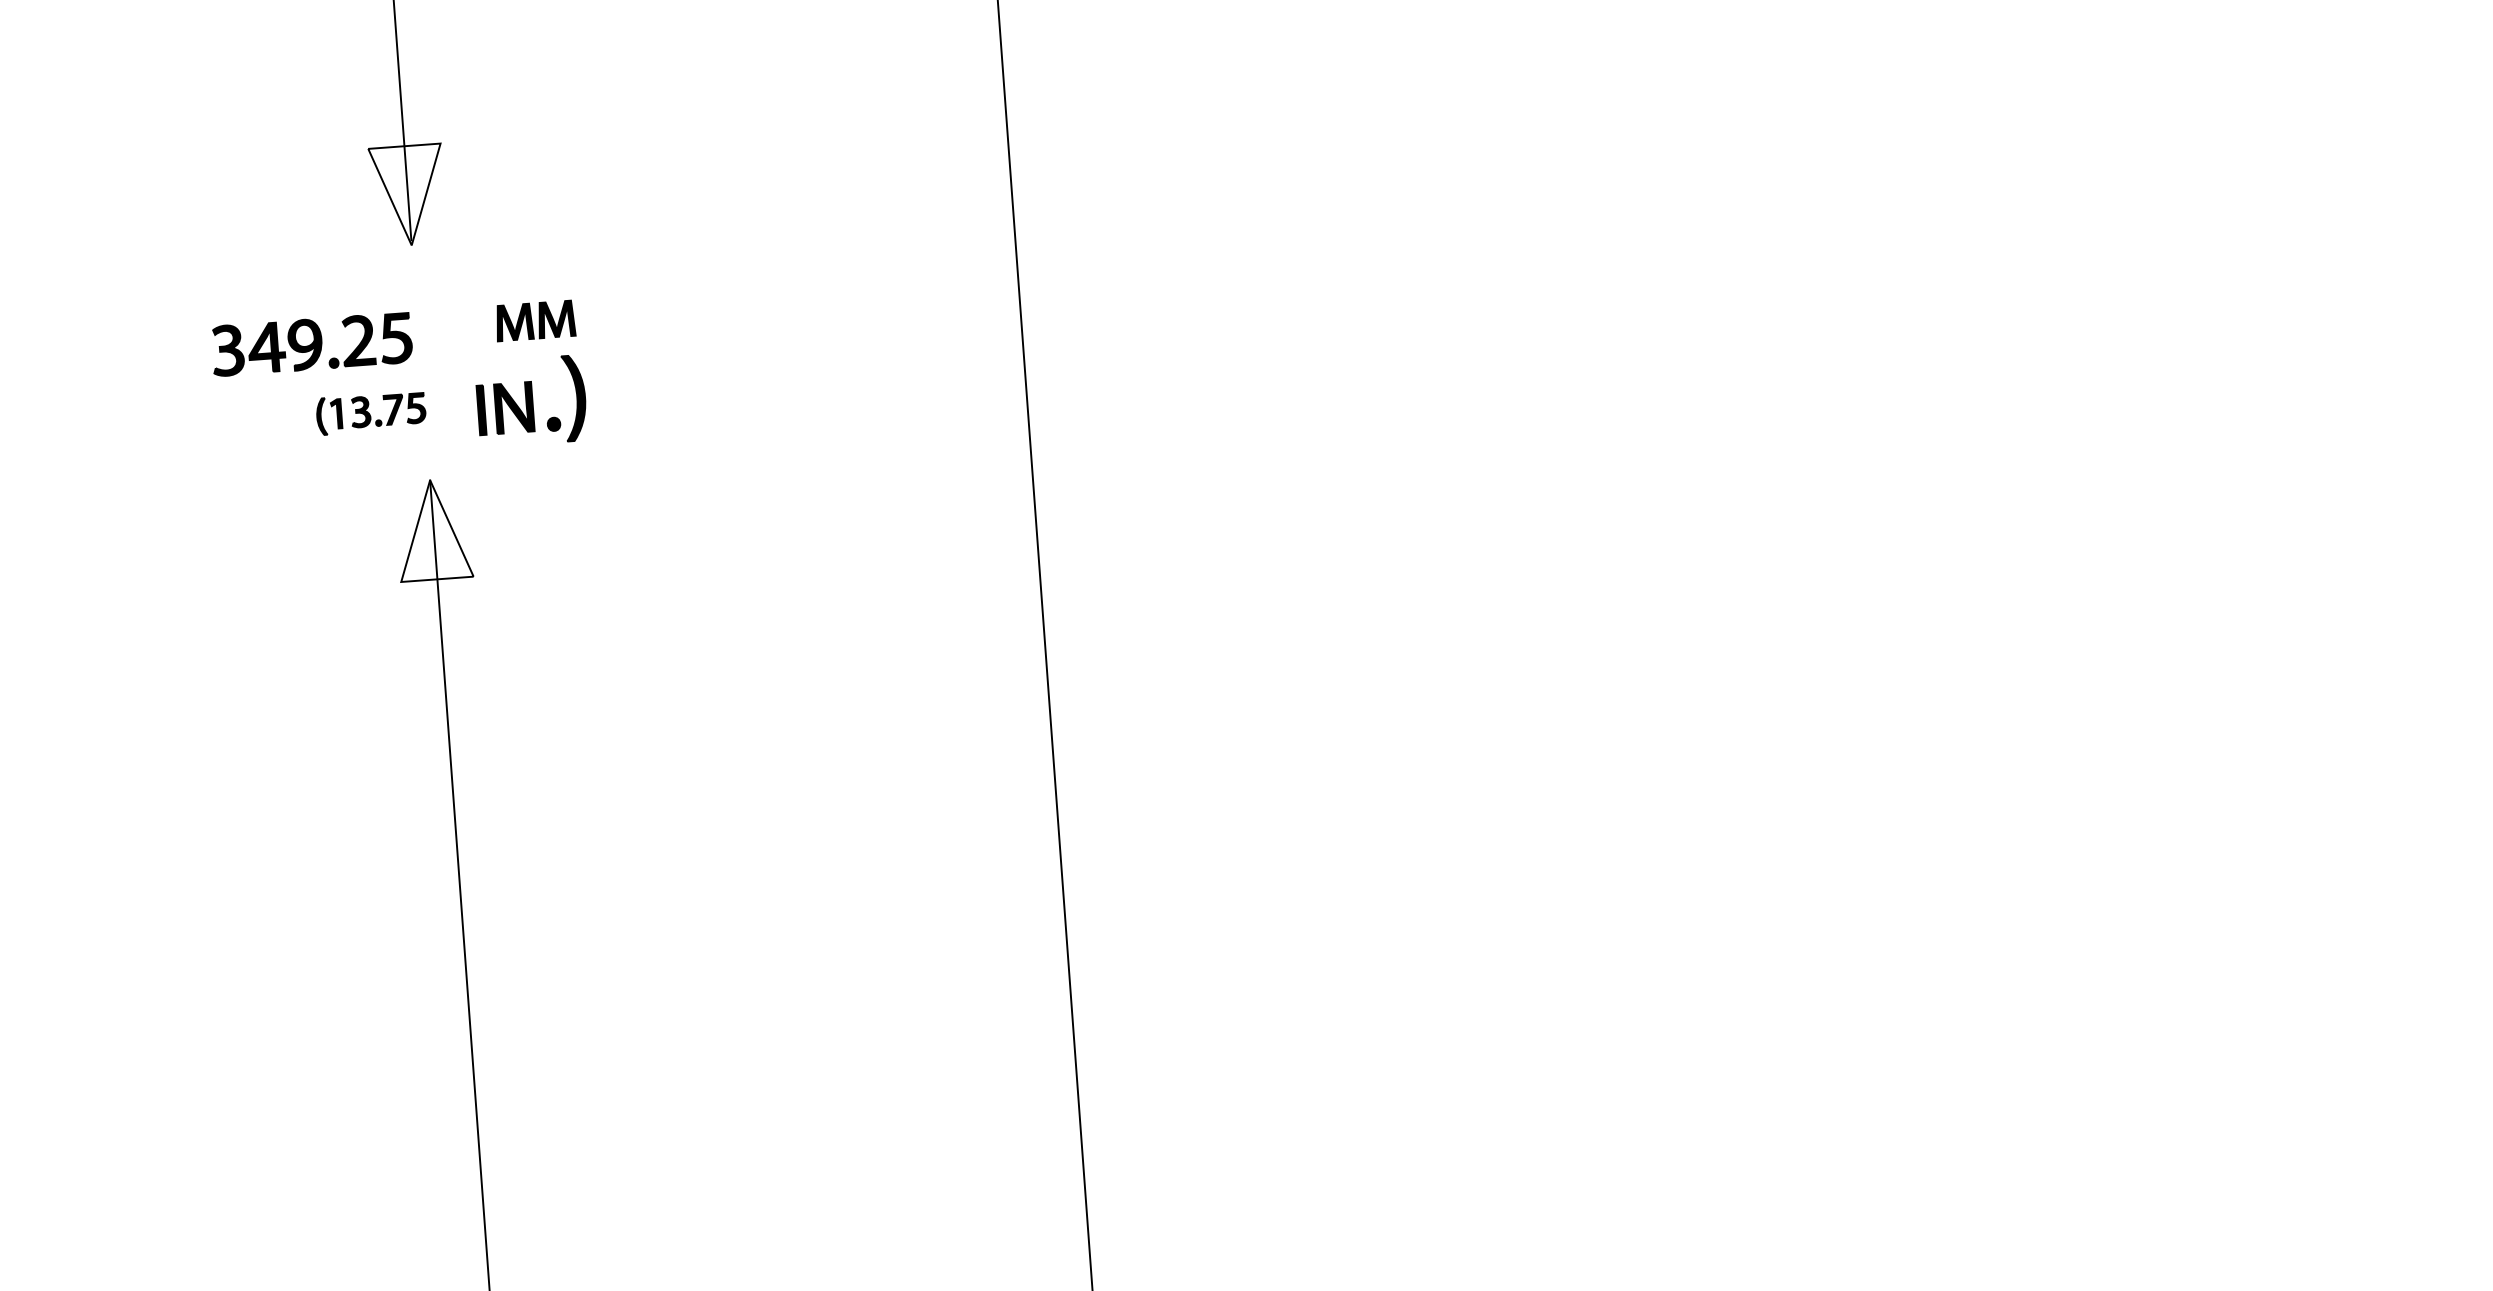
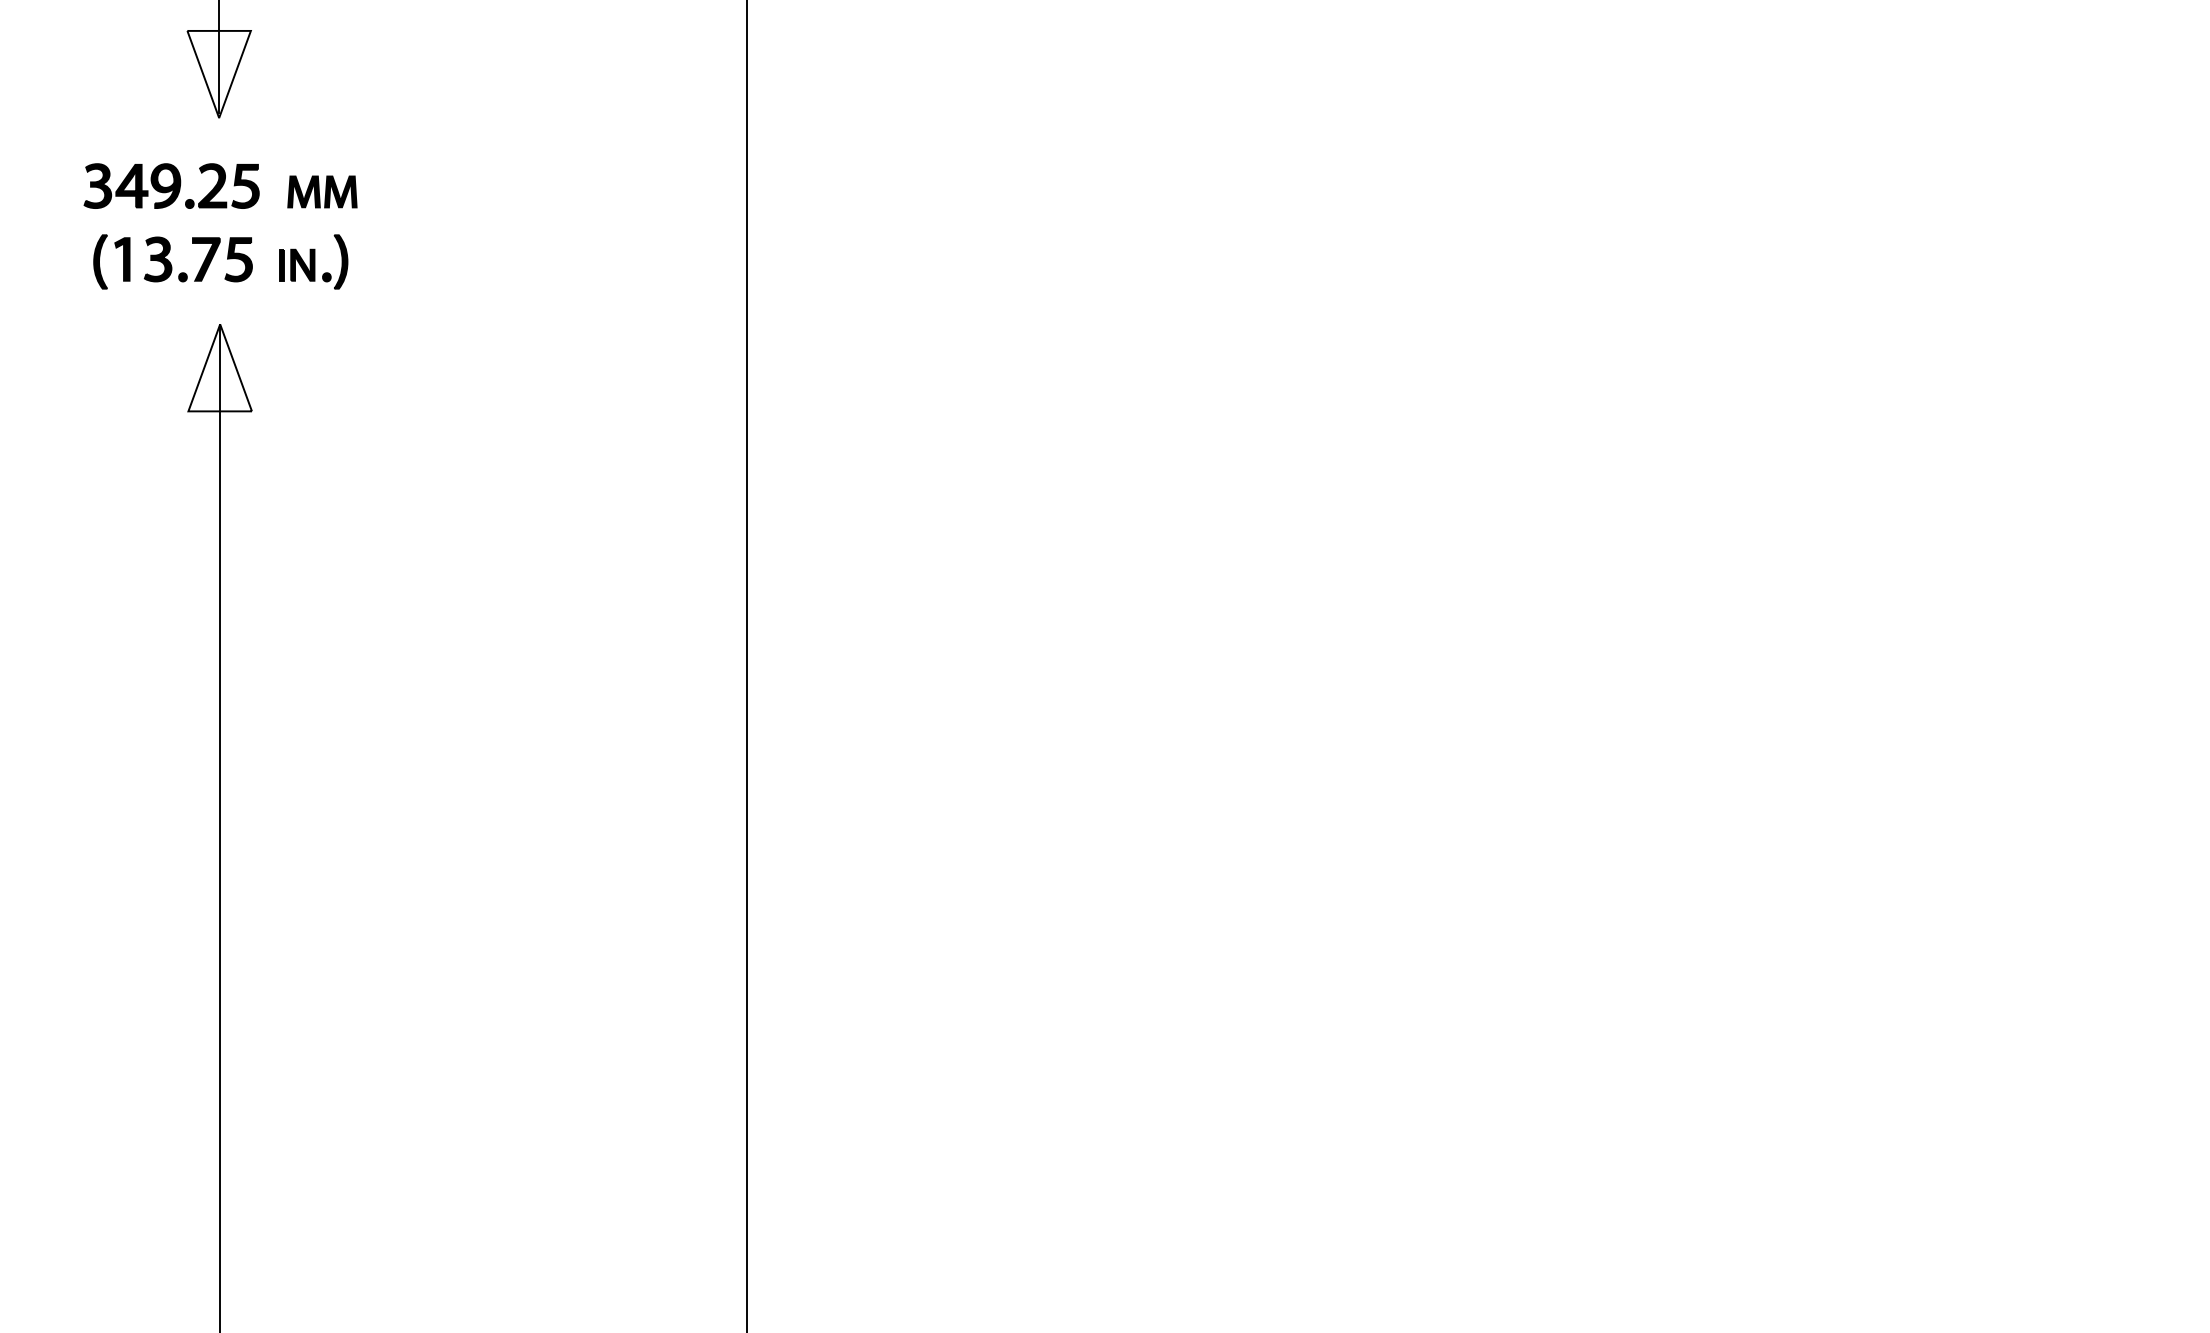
part: (311, 343) -> (171, 185), moved
part: (531, 400) -> (313, 261), size x0.71
part: (370, 412) -> (172, 261), size x1.67

